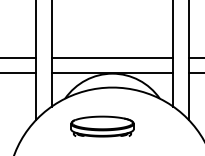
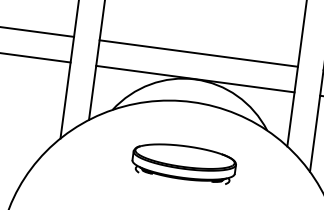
part: (102, 126) -> (184, 162), moved

